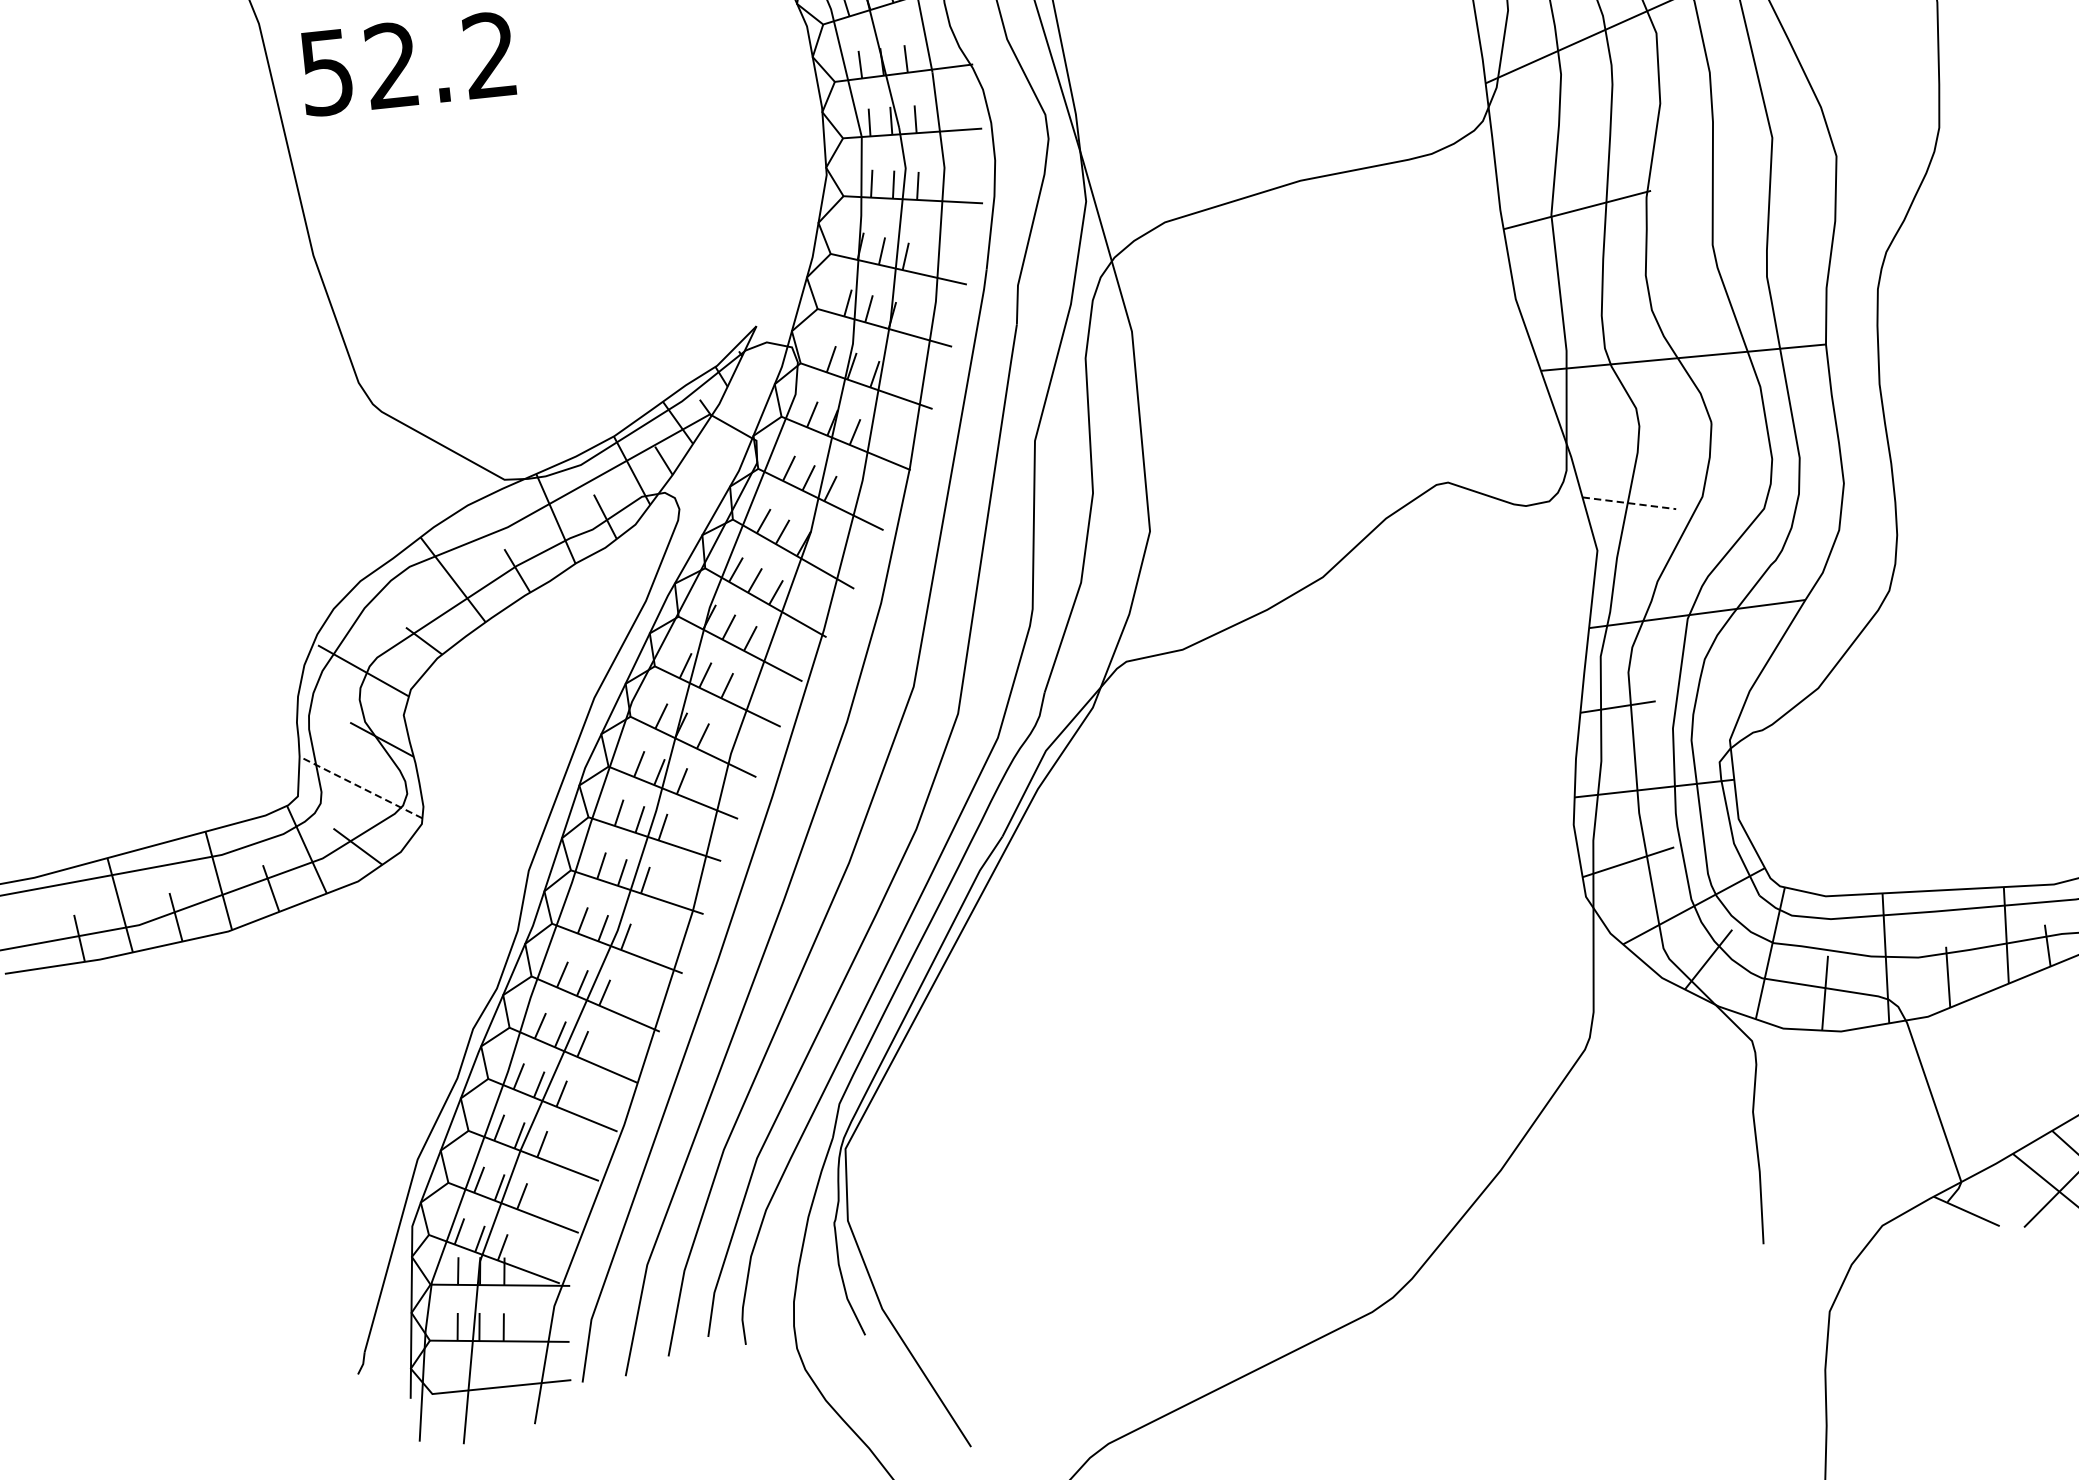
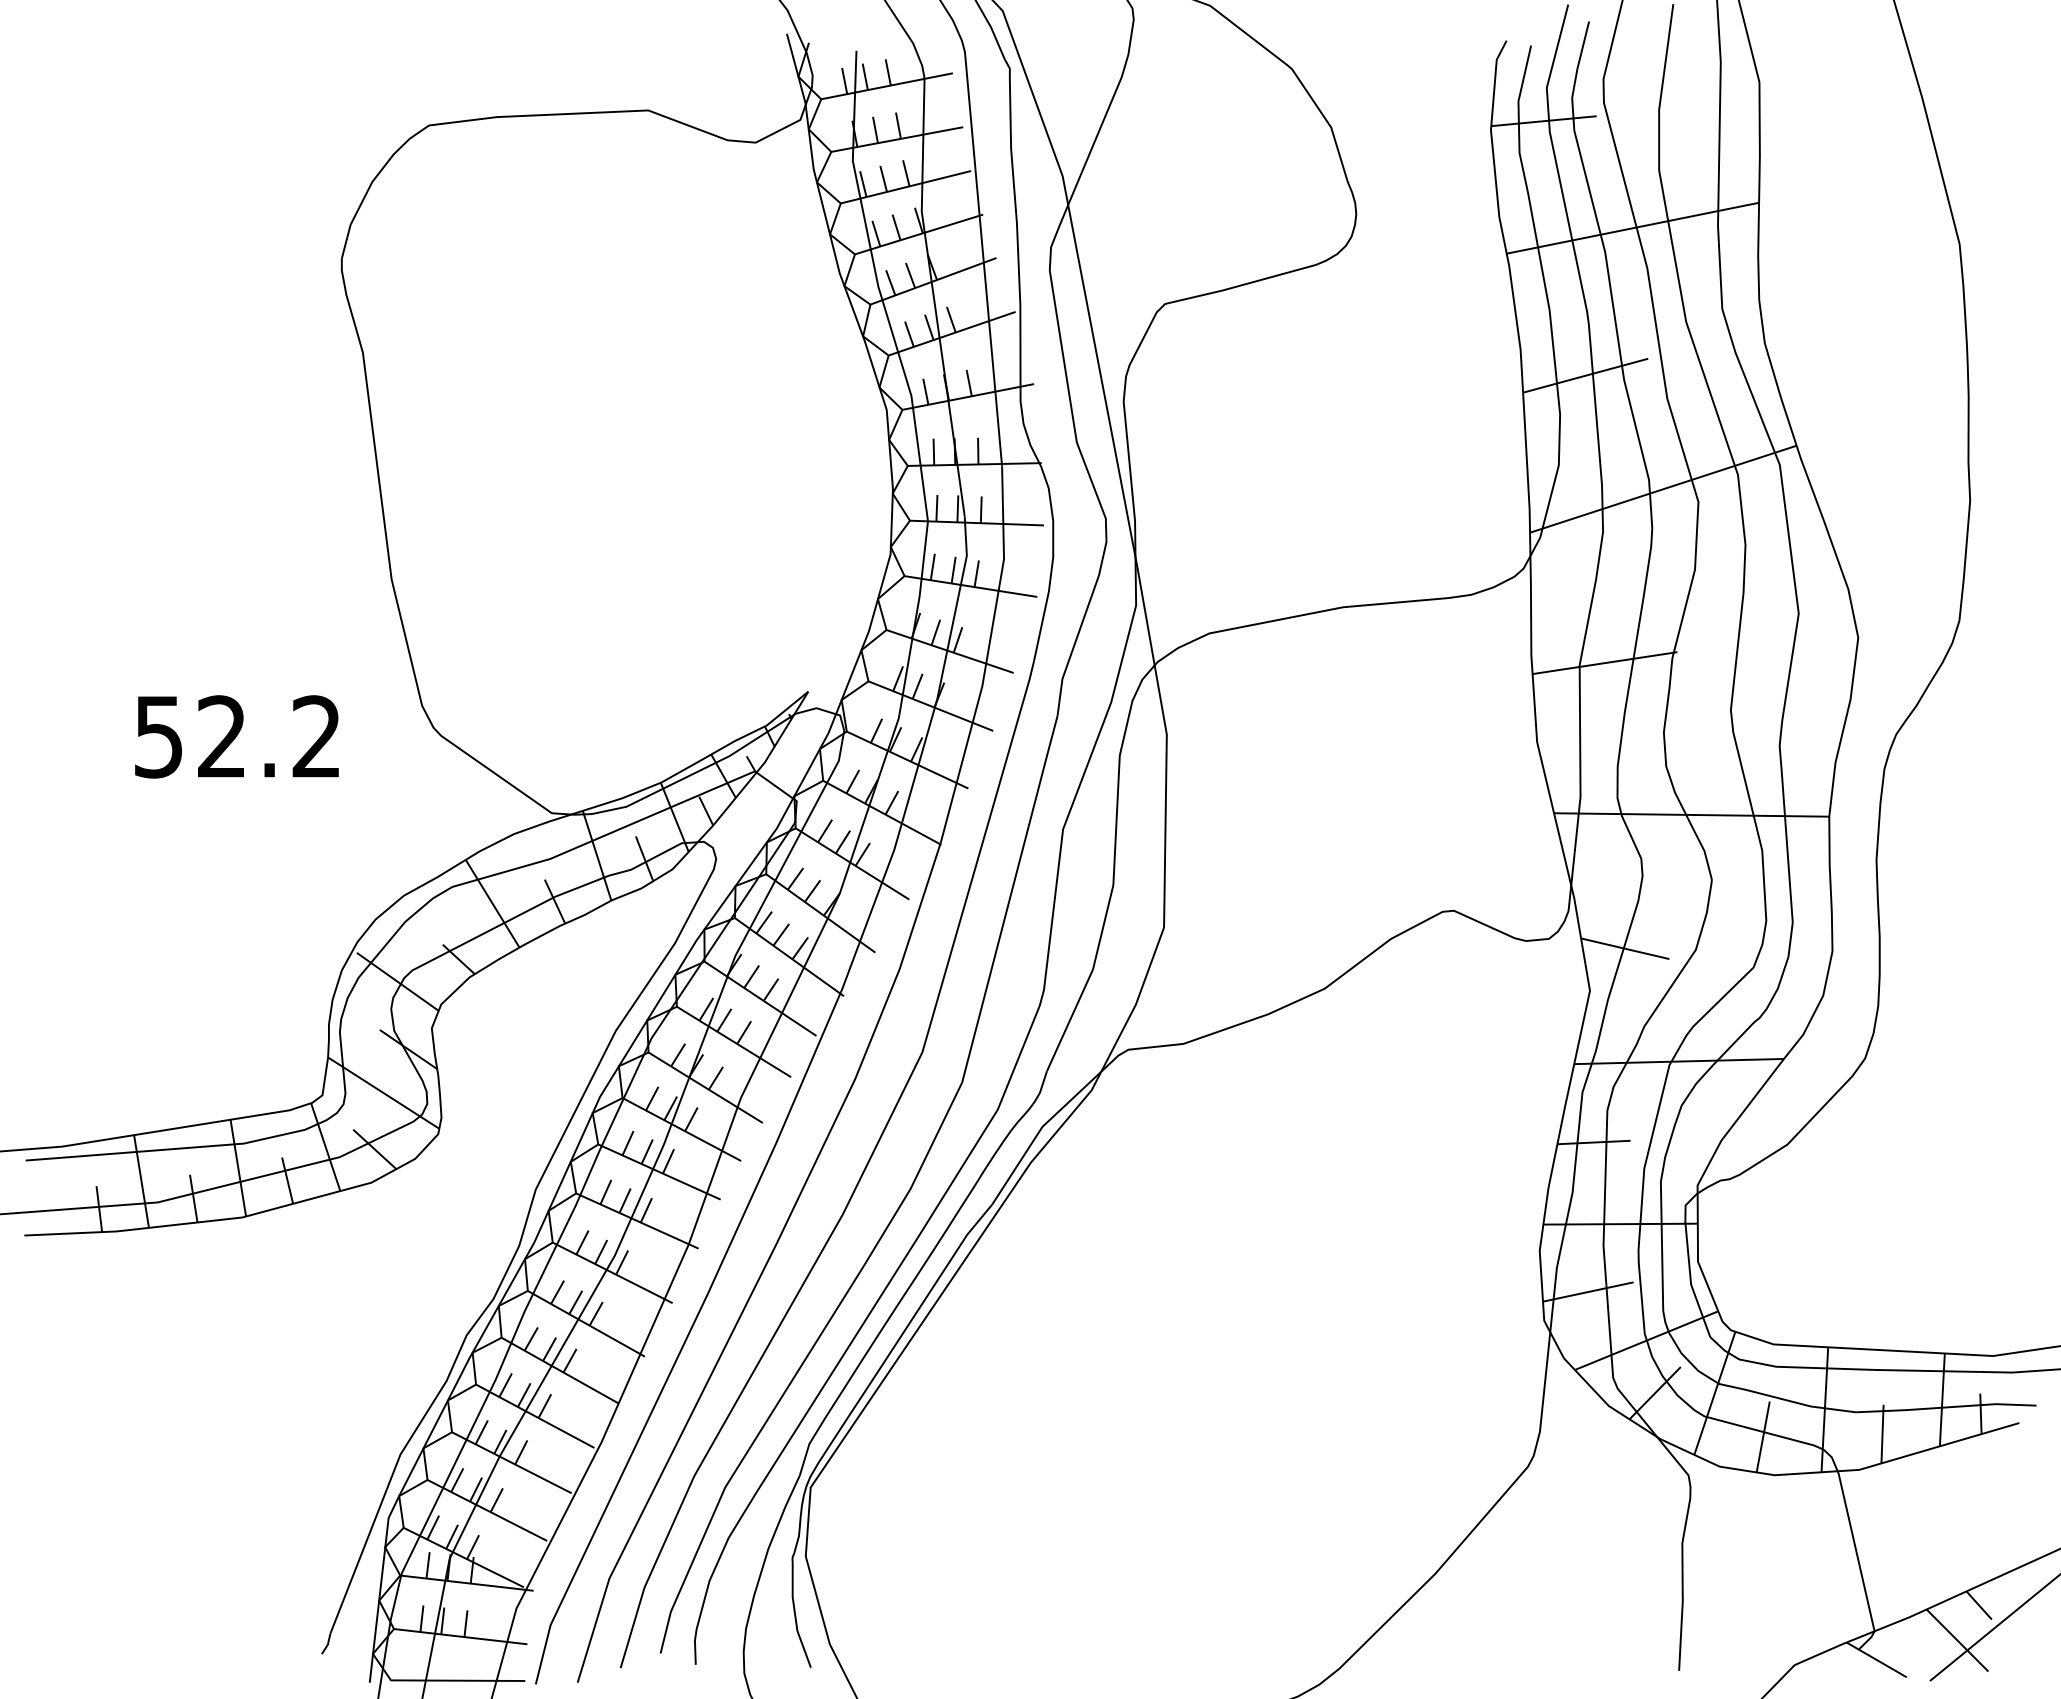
text: (407, 63) -> (236, 736), moved
line: (1629, 502) -> (1625, 948), dashed -> solid
line: (360, 786) -> (383, 1092), dashed -> solid

